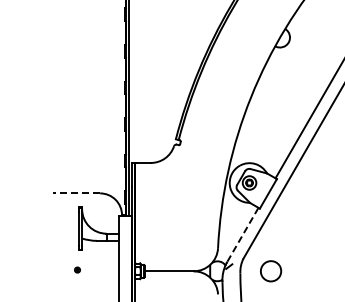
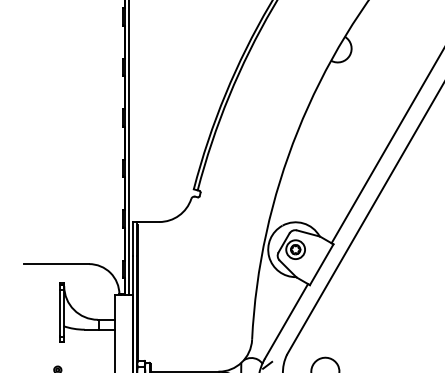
line: (76, 193) -> (56, 264), dashed -> solid
line: (243, 234) -> (287, 320), dashed -> solid

